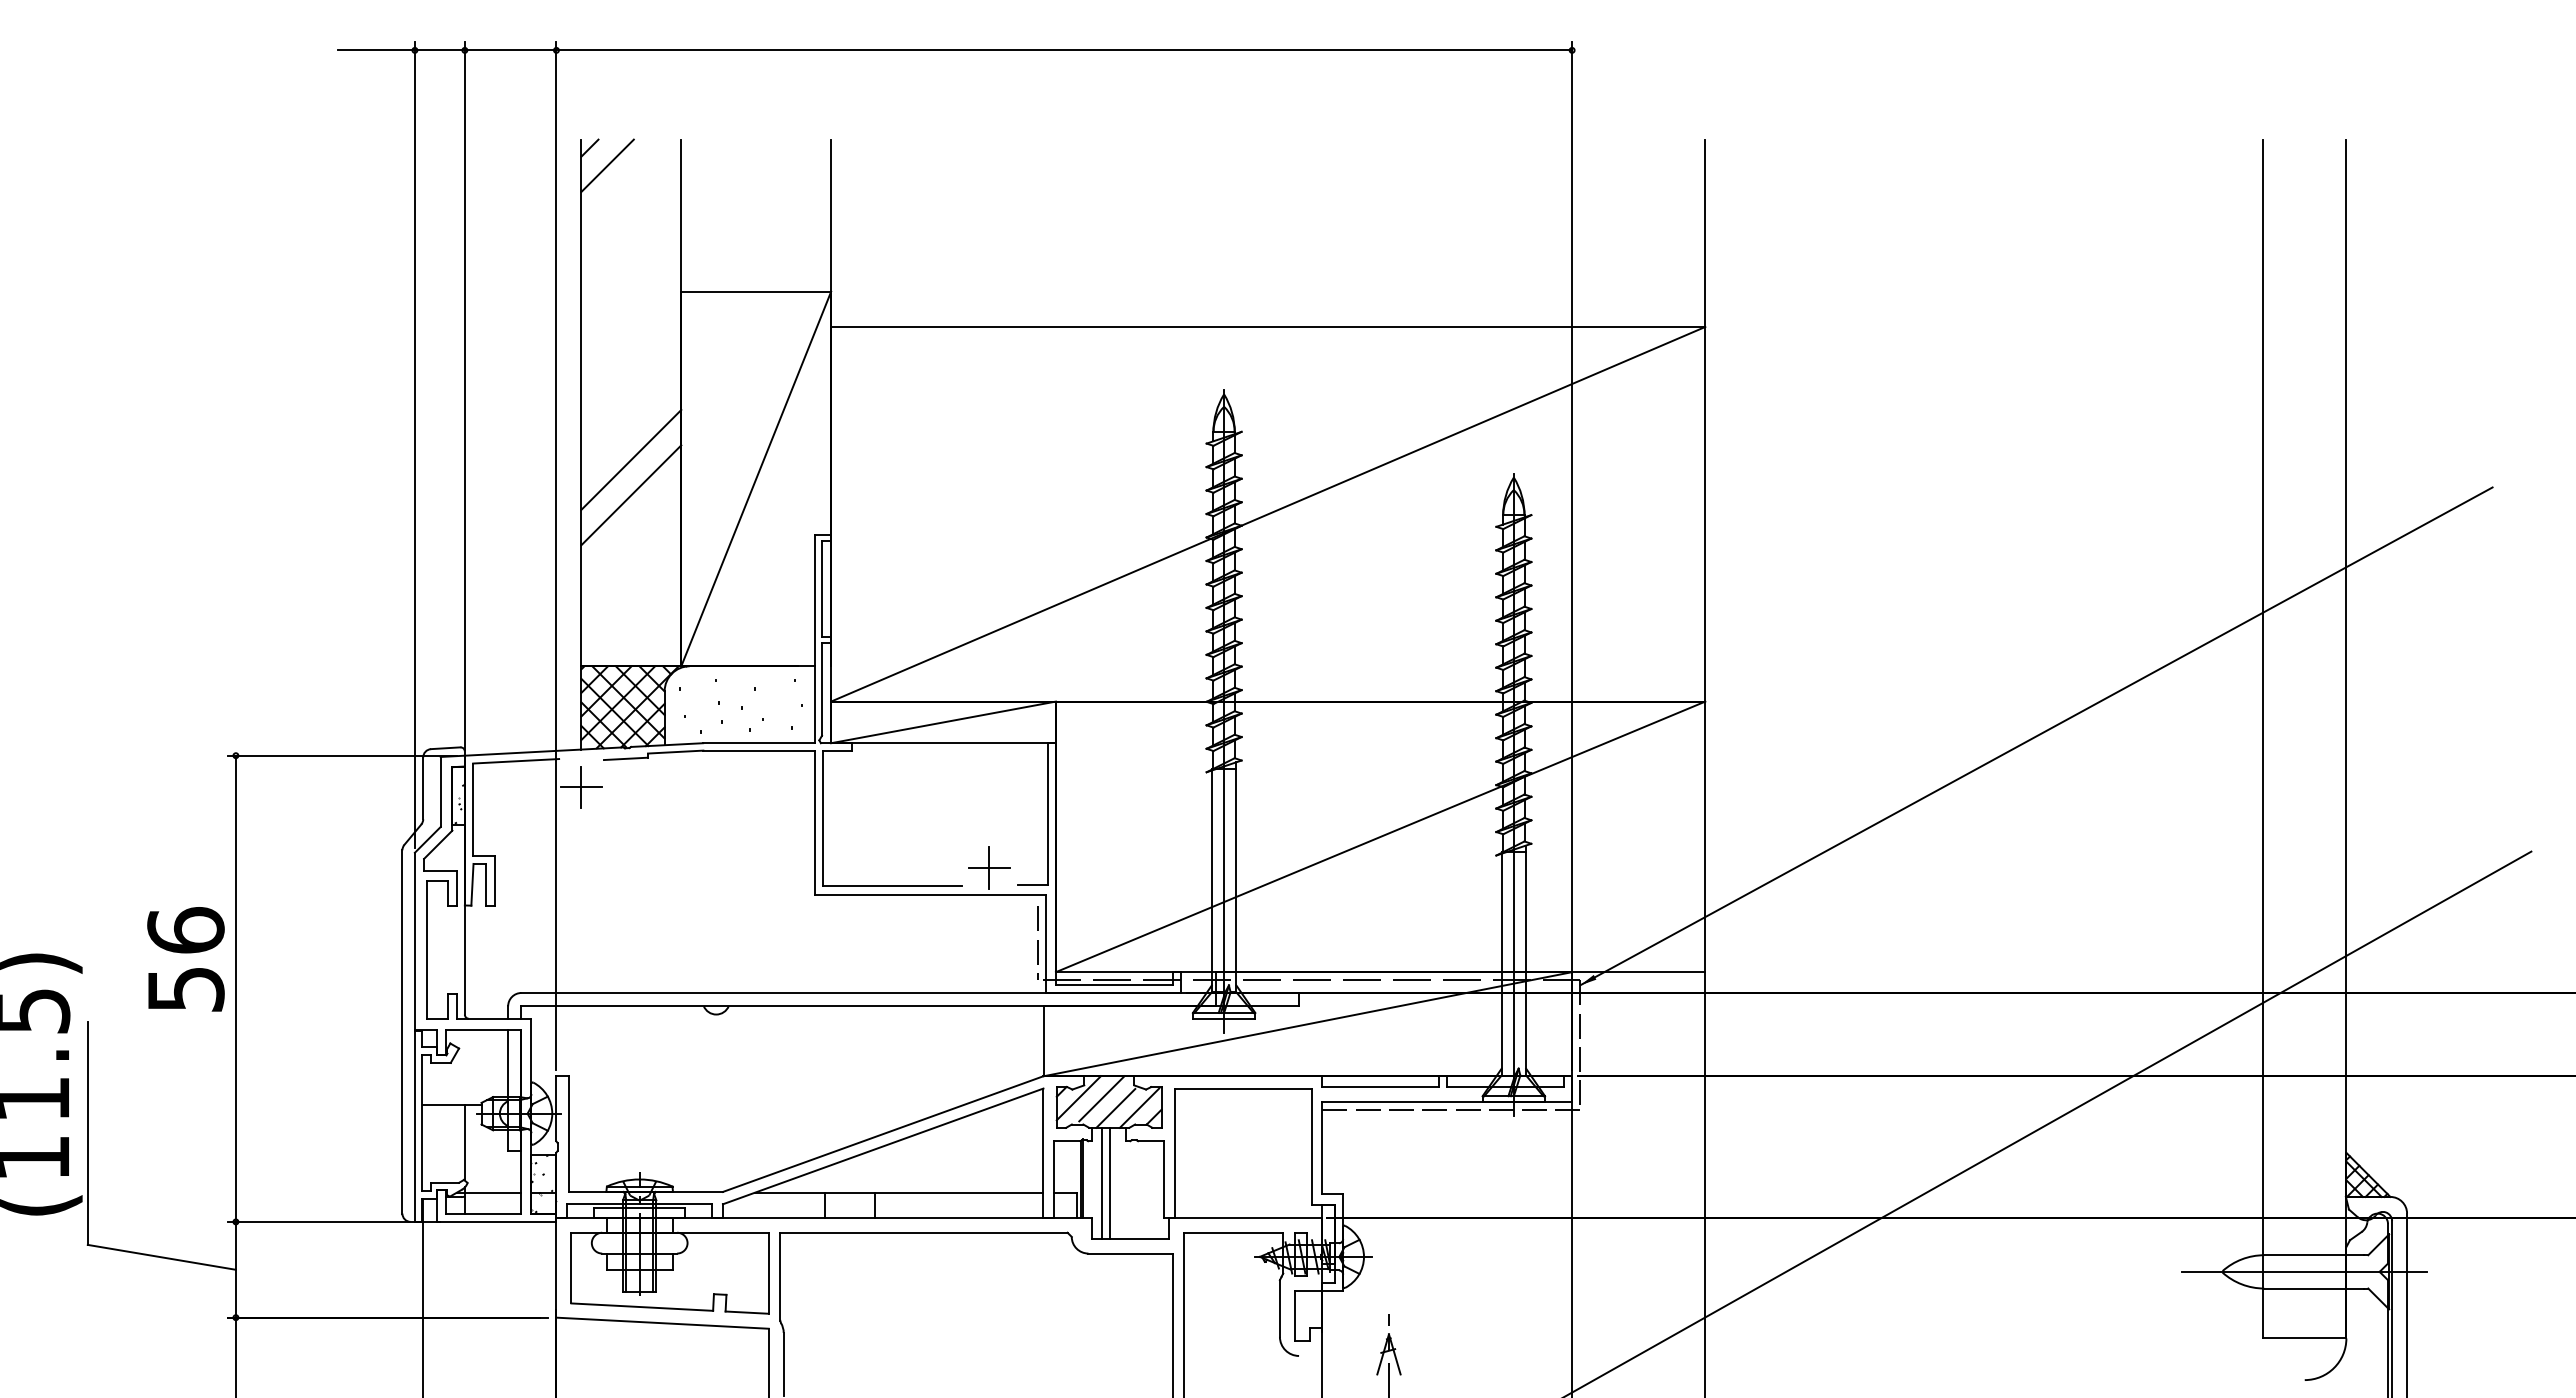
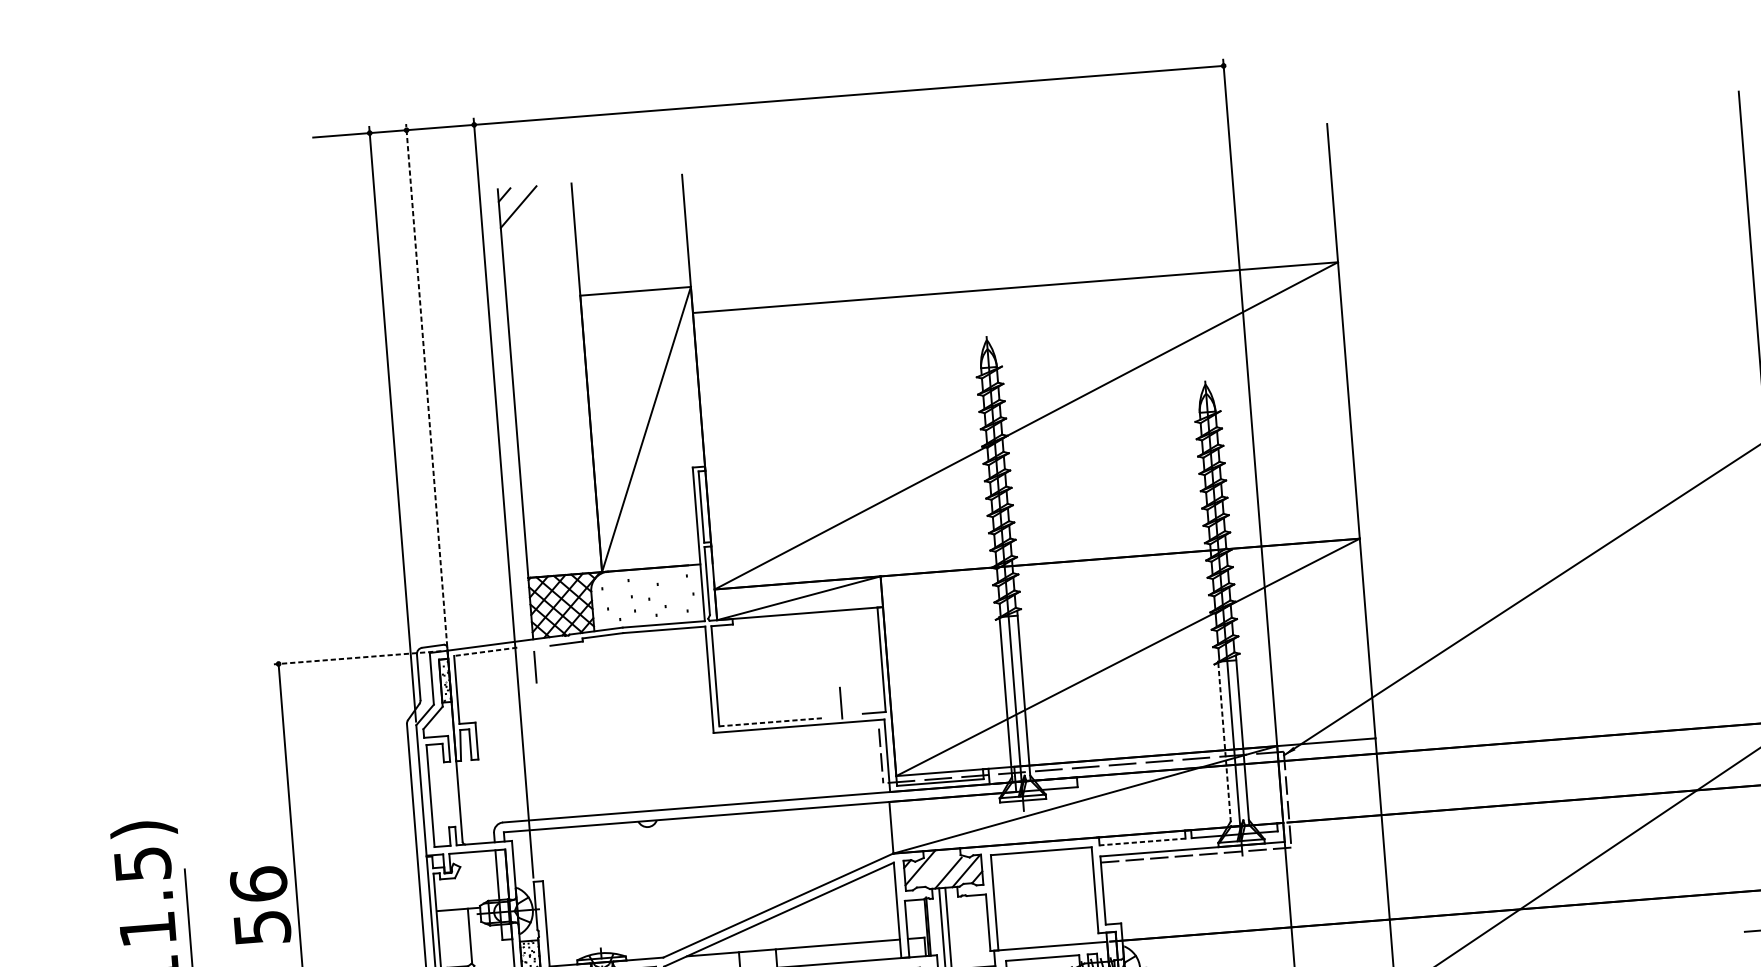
line: (464, 396) -> (426, 385), solid -> dashed
line: (631, 459) -> (553, 422), removed
line: (631, 495) -> (555, 448), removed
line: (341, 755) -> (356, 657), solid -> dashed
line: (515, 761) -> (485, 652), solid -> dashed
line: (581, 787) -> (535, 667), removed
line: (989, 868) -> (841, 703), removed
line: (892, 886) -> (770, 722), solid -> dashed
text: (185, 959) -> (260, 905), moved
line: (1501, 964) -> (1224, 744), solid -> dashed
line: (1380, 1087) -> (1142, 842), solid -> dashed
line: (1101, 1098) -> (937, 866), removed

